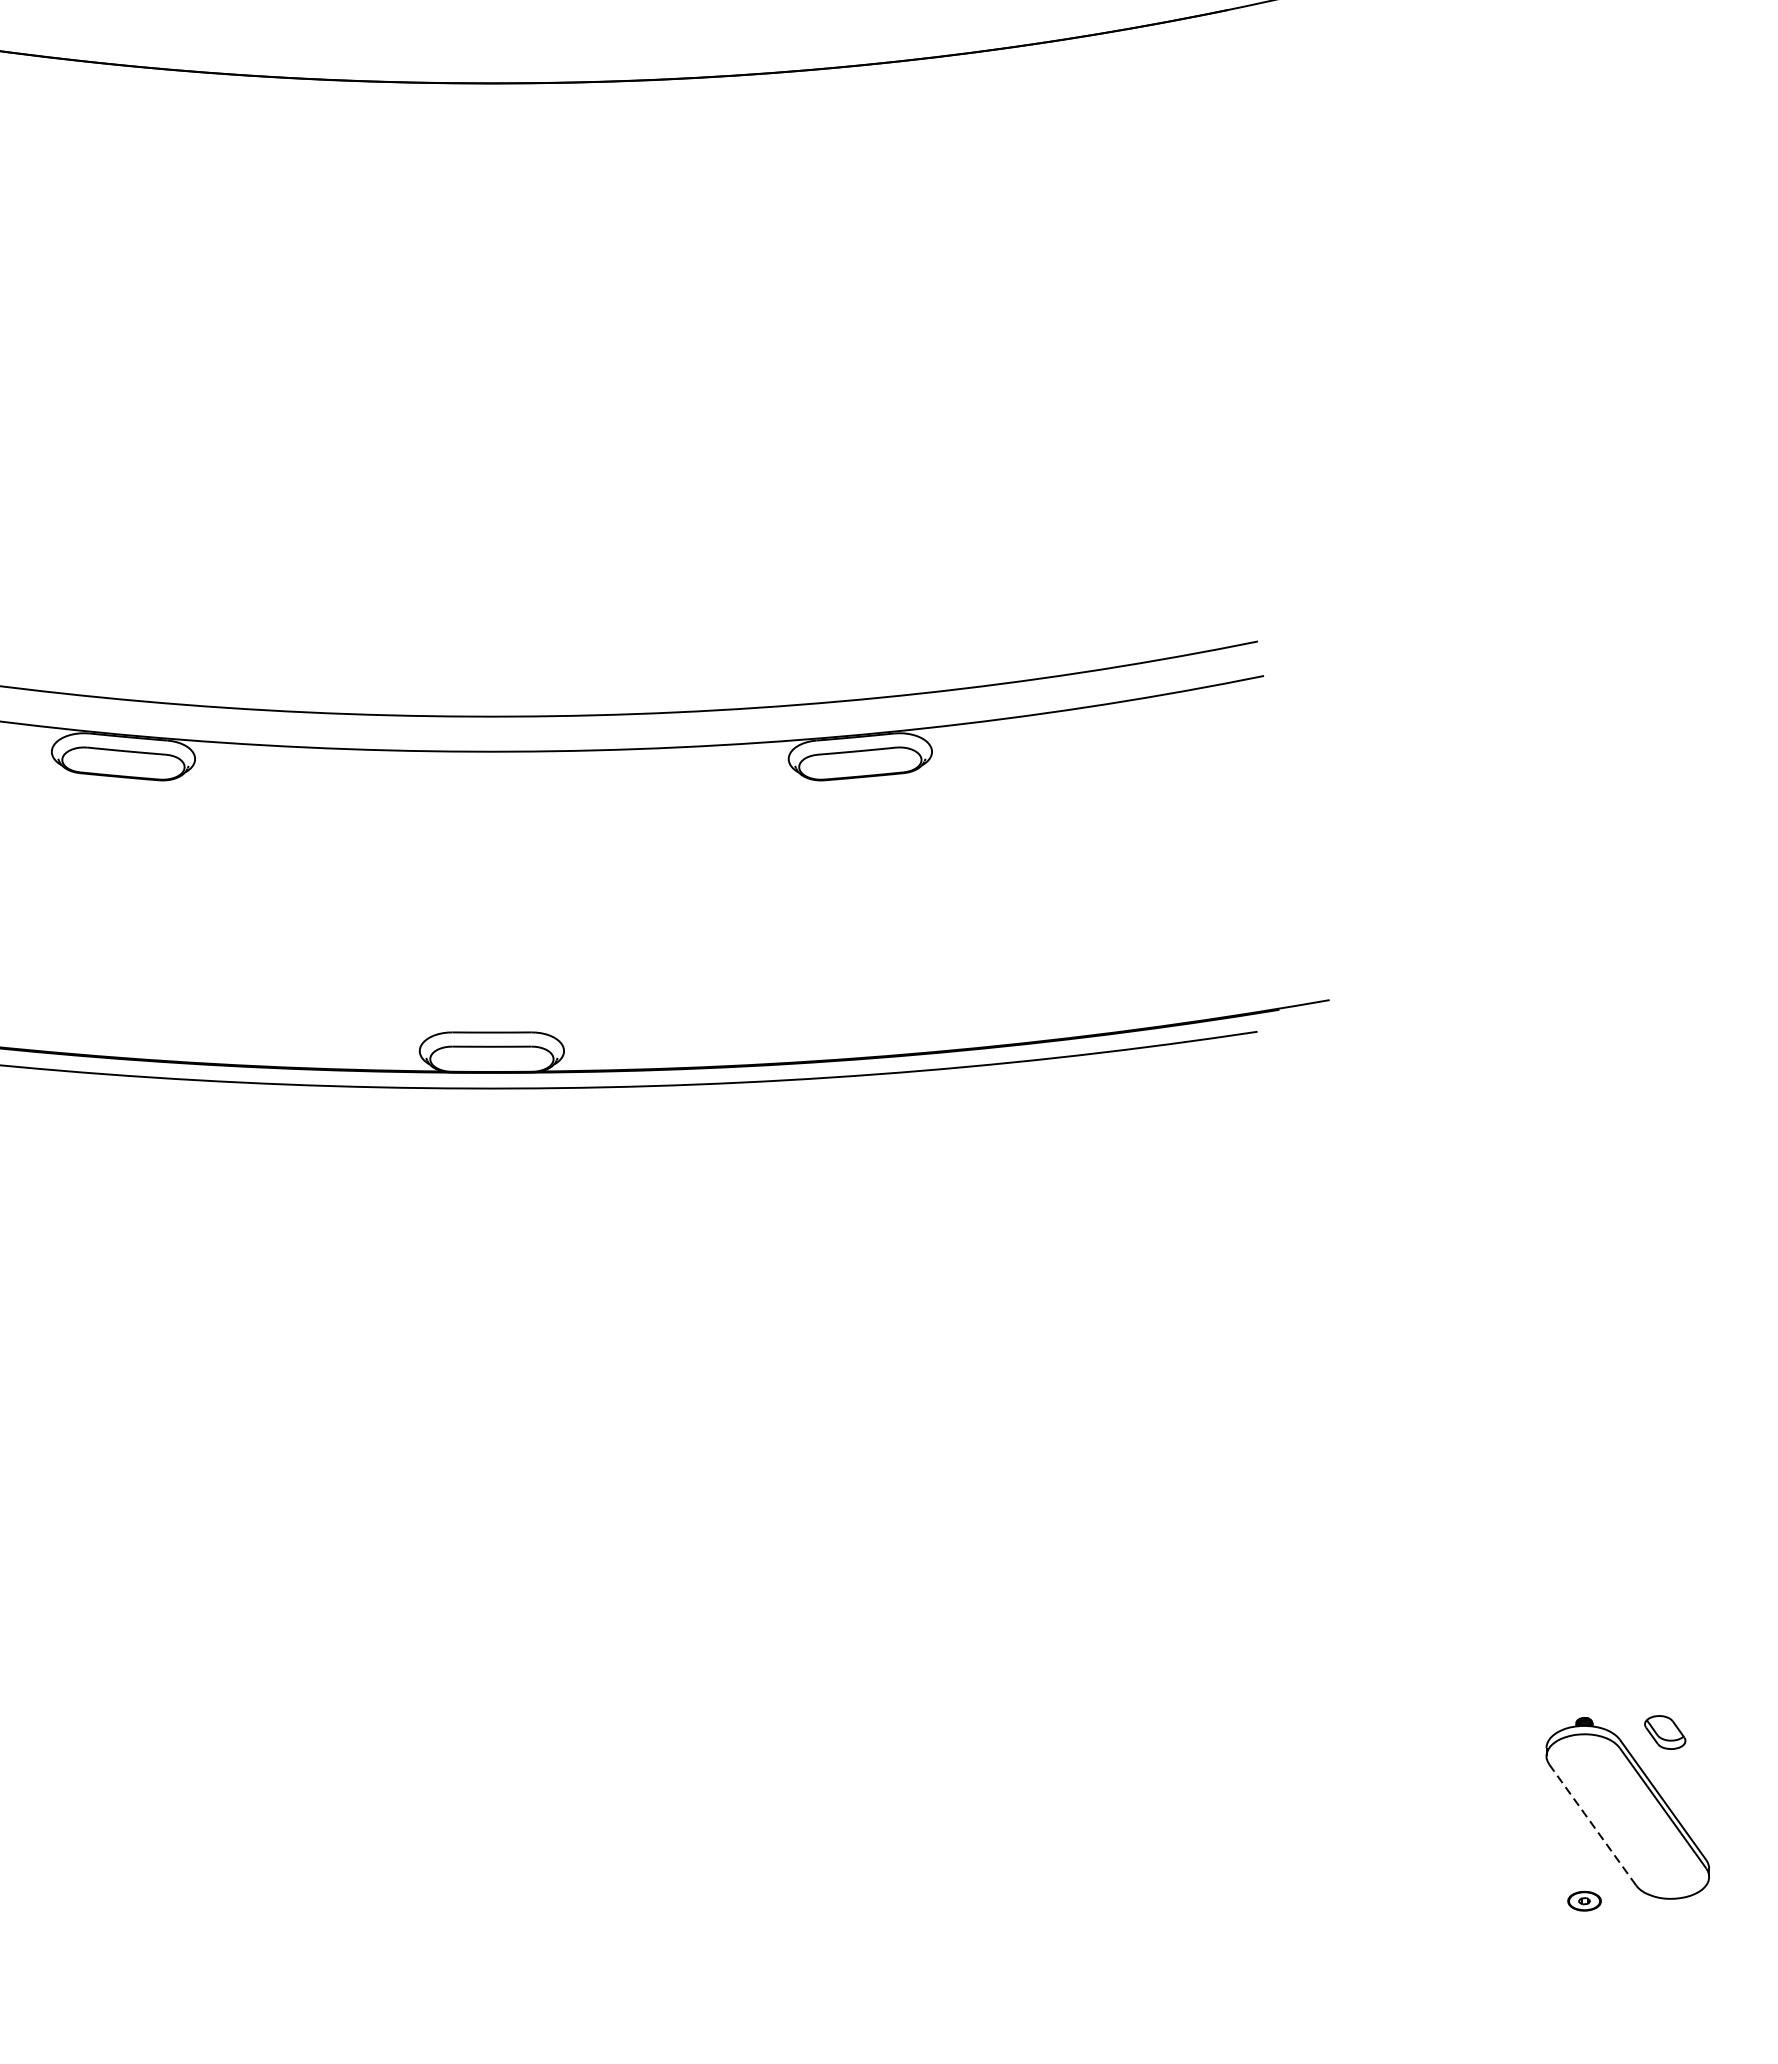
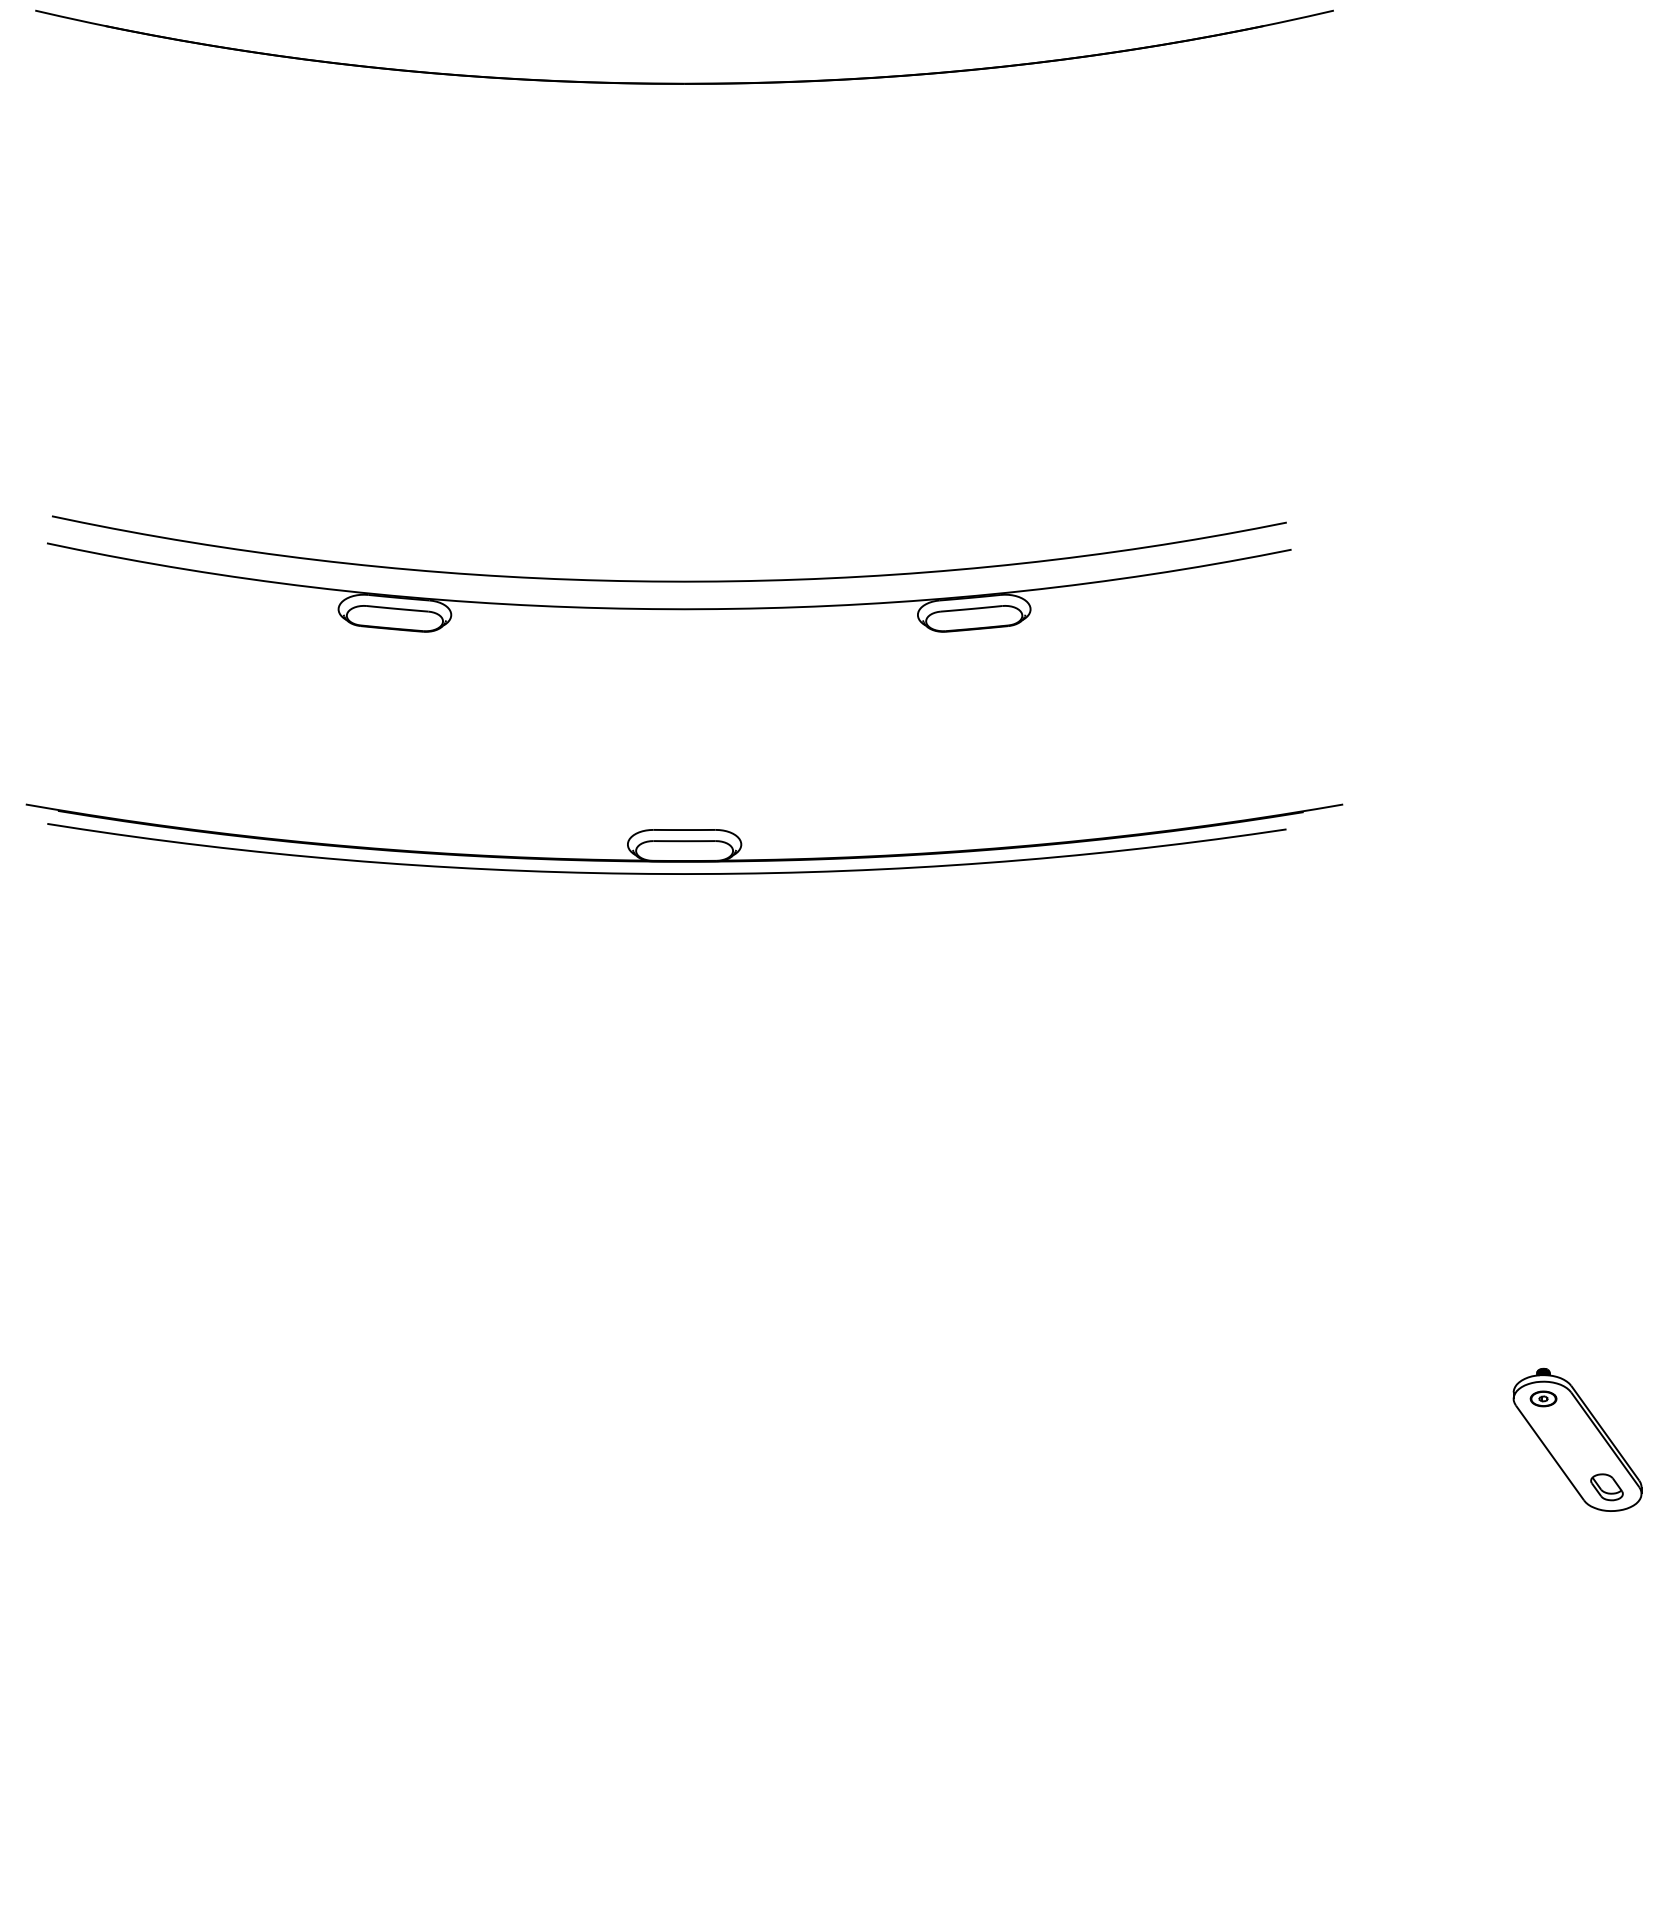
part: (1664, 1732) -> (1606, 1487), moved
line: (1592, 1824) -> (1549, 1452), dashed -> solid
part: (1584, 1900) -> (1543, 1398), moved

